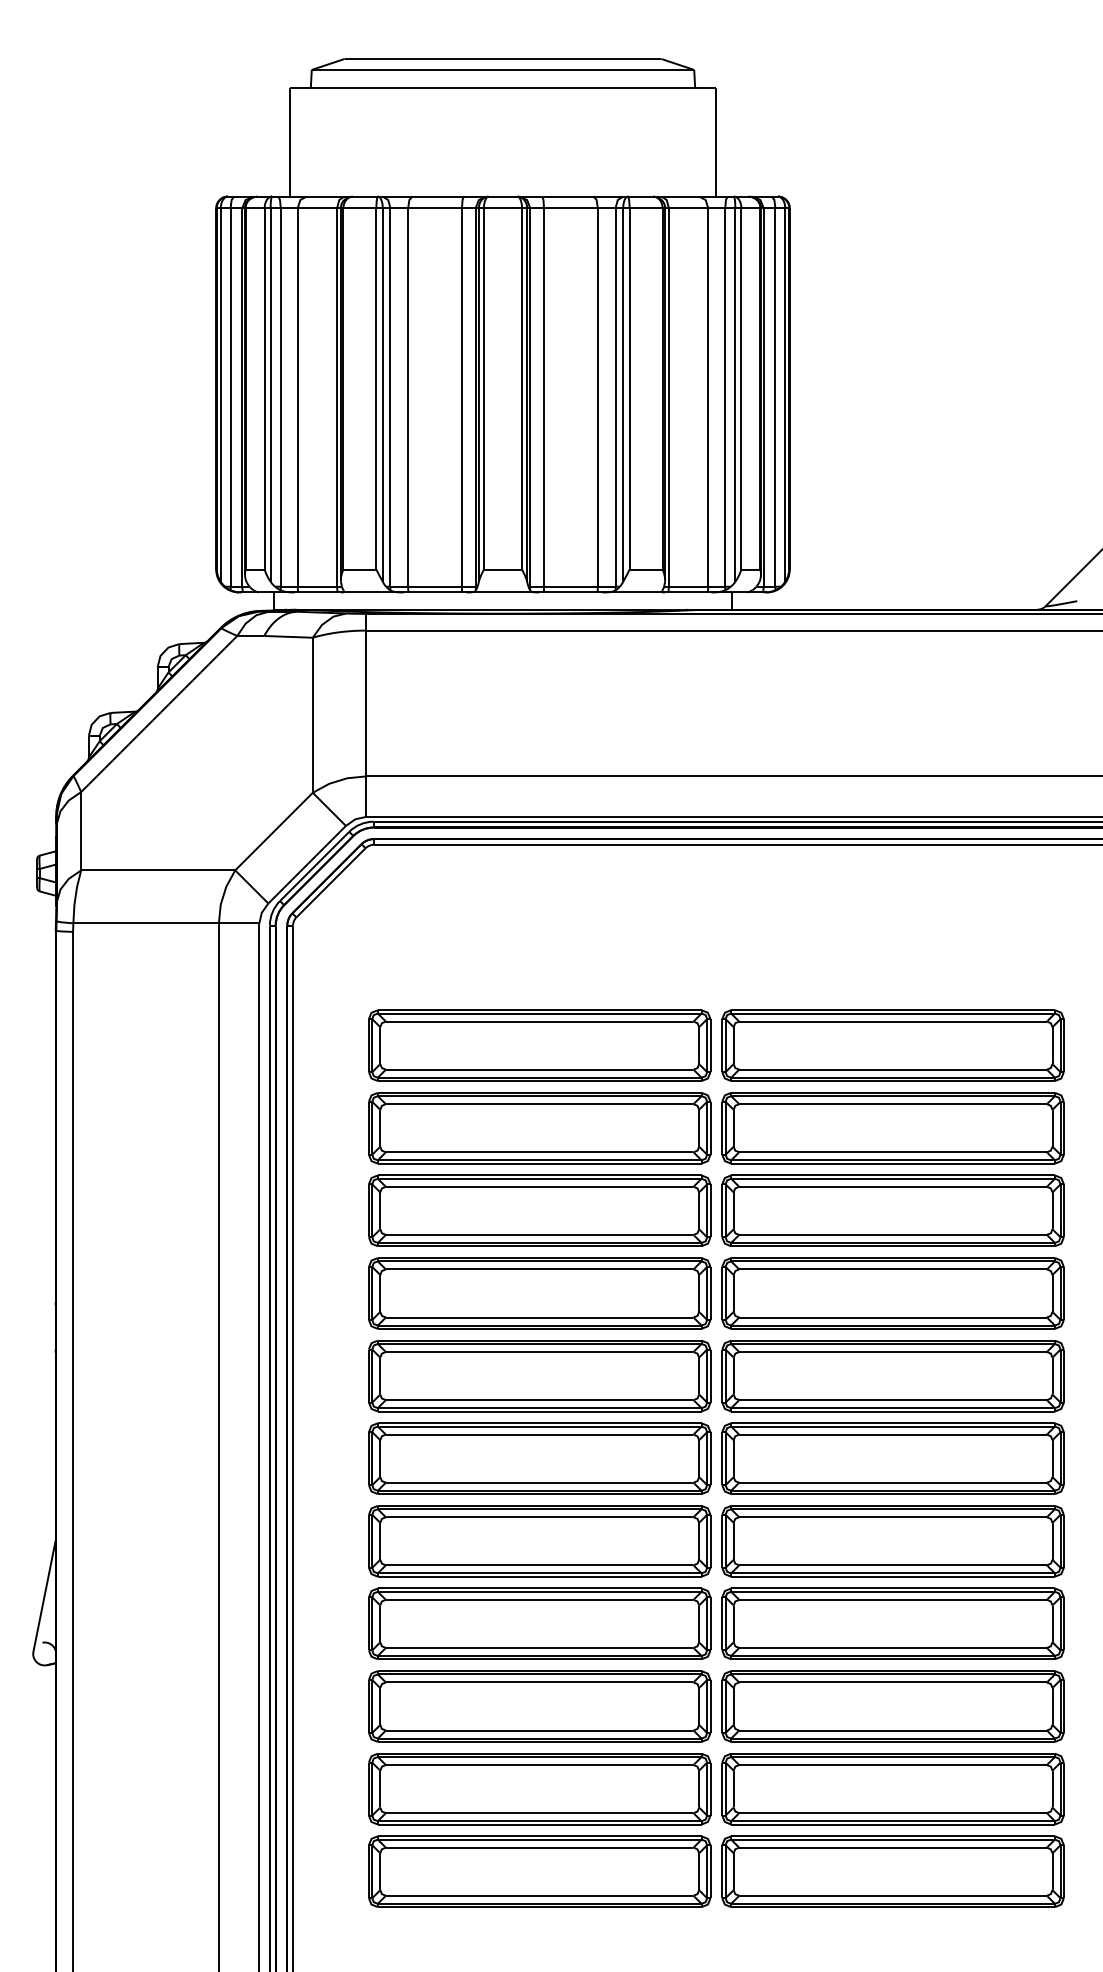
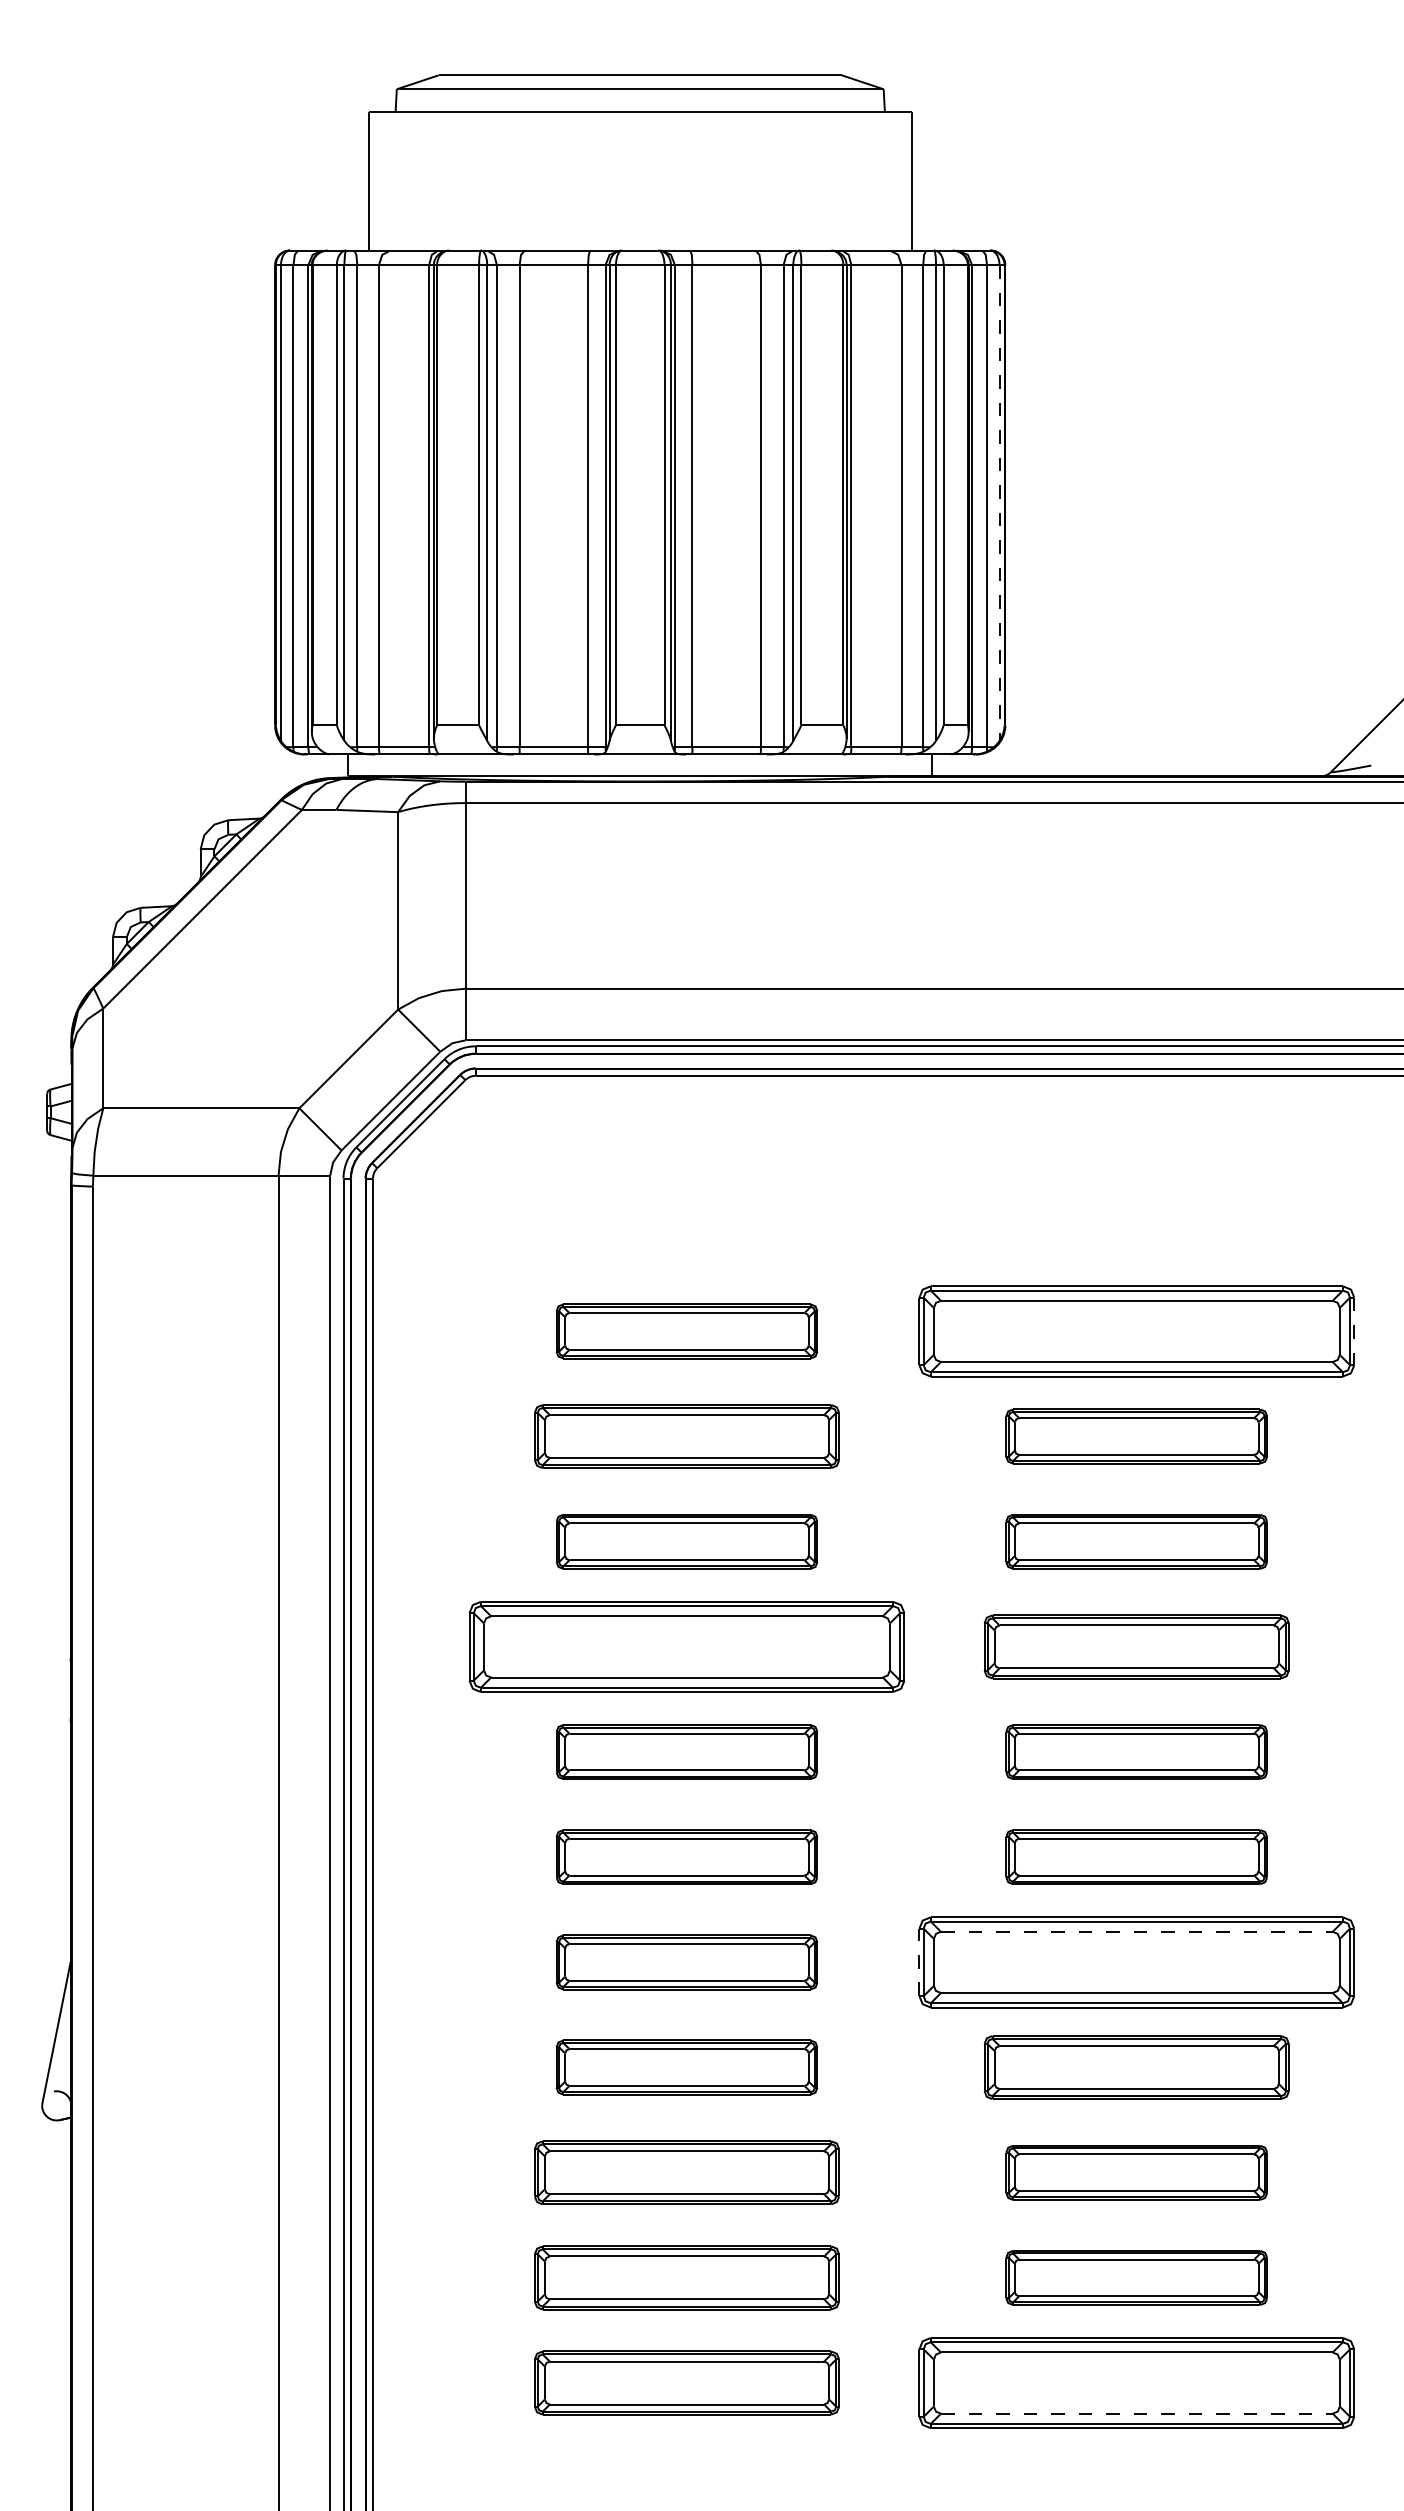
line: (785, 395) -> (999, 503), solid -> dashed
part: (539, 1045) -> (686, 1331), size x0.6
line: (1064, 1045) -> (1354, 1331), solid -> dashed
part: (539, 1128) -> (686, 1436), size x0.7
part: (892, 1128) -> (1136, 1436), size x0.6
part: (539, 1210) -> (686, 1541), size x0.6
part: (892, 1210) -> (1136, 1541), size x0.6
part: (892, 1293) -> (1136, 1646), size x0.7
part: (539, 1375) -> (686, 1751), size x0.6
part: (892, 1375) -> (1136, 1751), size x0.6
part: (539, 1458) -> (686, 1856), size x0.6
part: (892, 1458) -> (1136, 1856), size x0.6
line: (892, 1516) -> (1136, 1931), solid -> dashed
part: (539, 1541) -> (686, 1962), size x0.6
line: (722, 1541) -> (919, 1962), solid -> dashed
part: (539, 1623) -> (686, 2067), size x0.6
part: (892, 1623) -> (1136, 2067), size x0.7
part: (539, 1706) -> (686, 2172), size x0.7
part: (892, 1706) -> (1136, 2172), size x0.6
part: (539, 1788) -> (686, 2277), size x0.7
part: (892, 1788) -> (1136, 2277), size x0.6
part: (539, 1871) -> (686, 2382), size x0.7
line: (892, 1895) -> (1136, 2413), solid -> dashed

